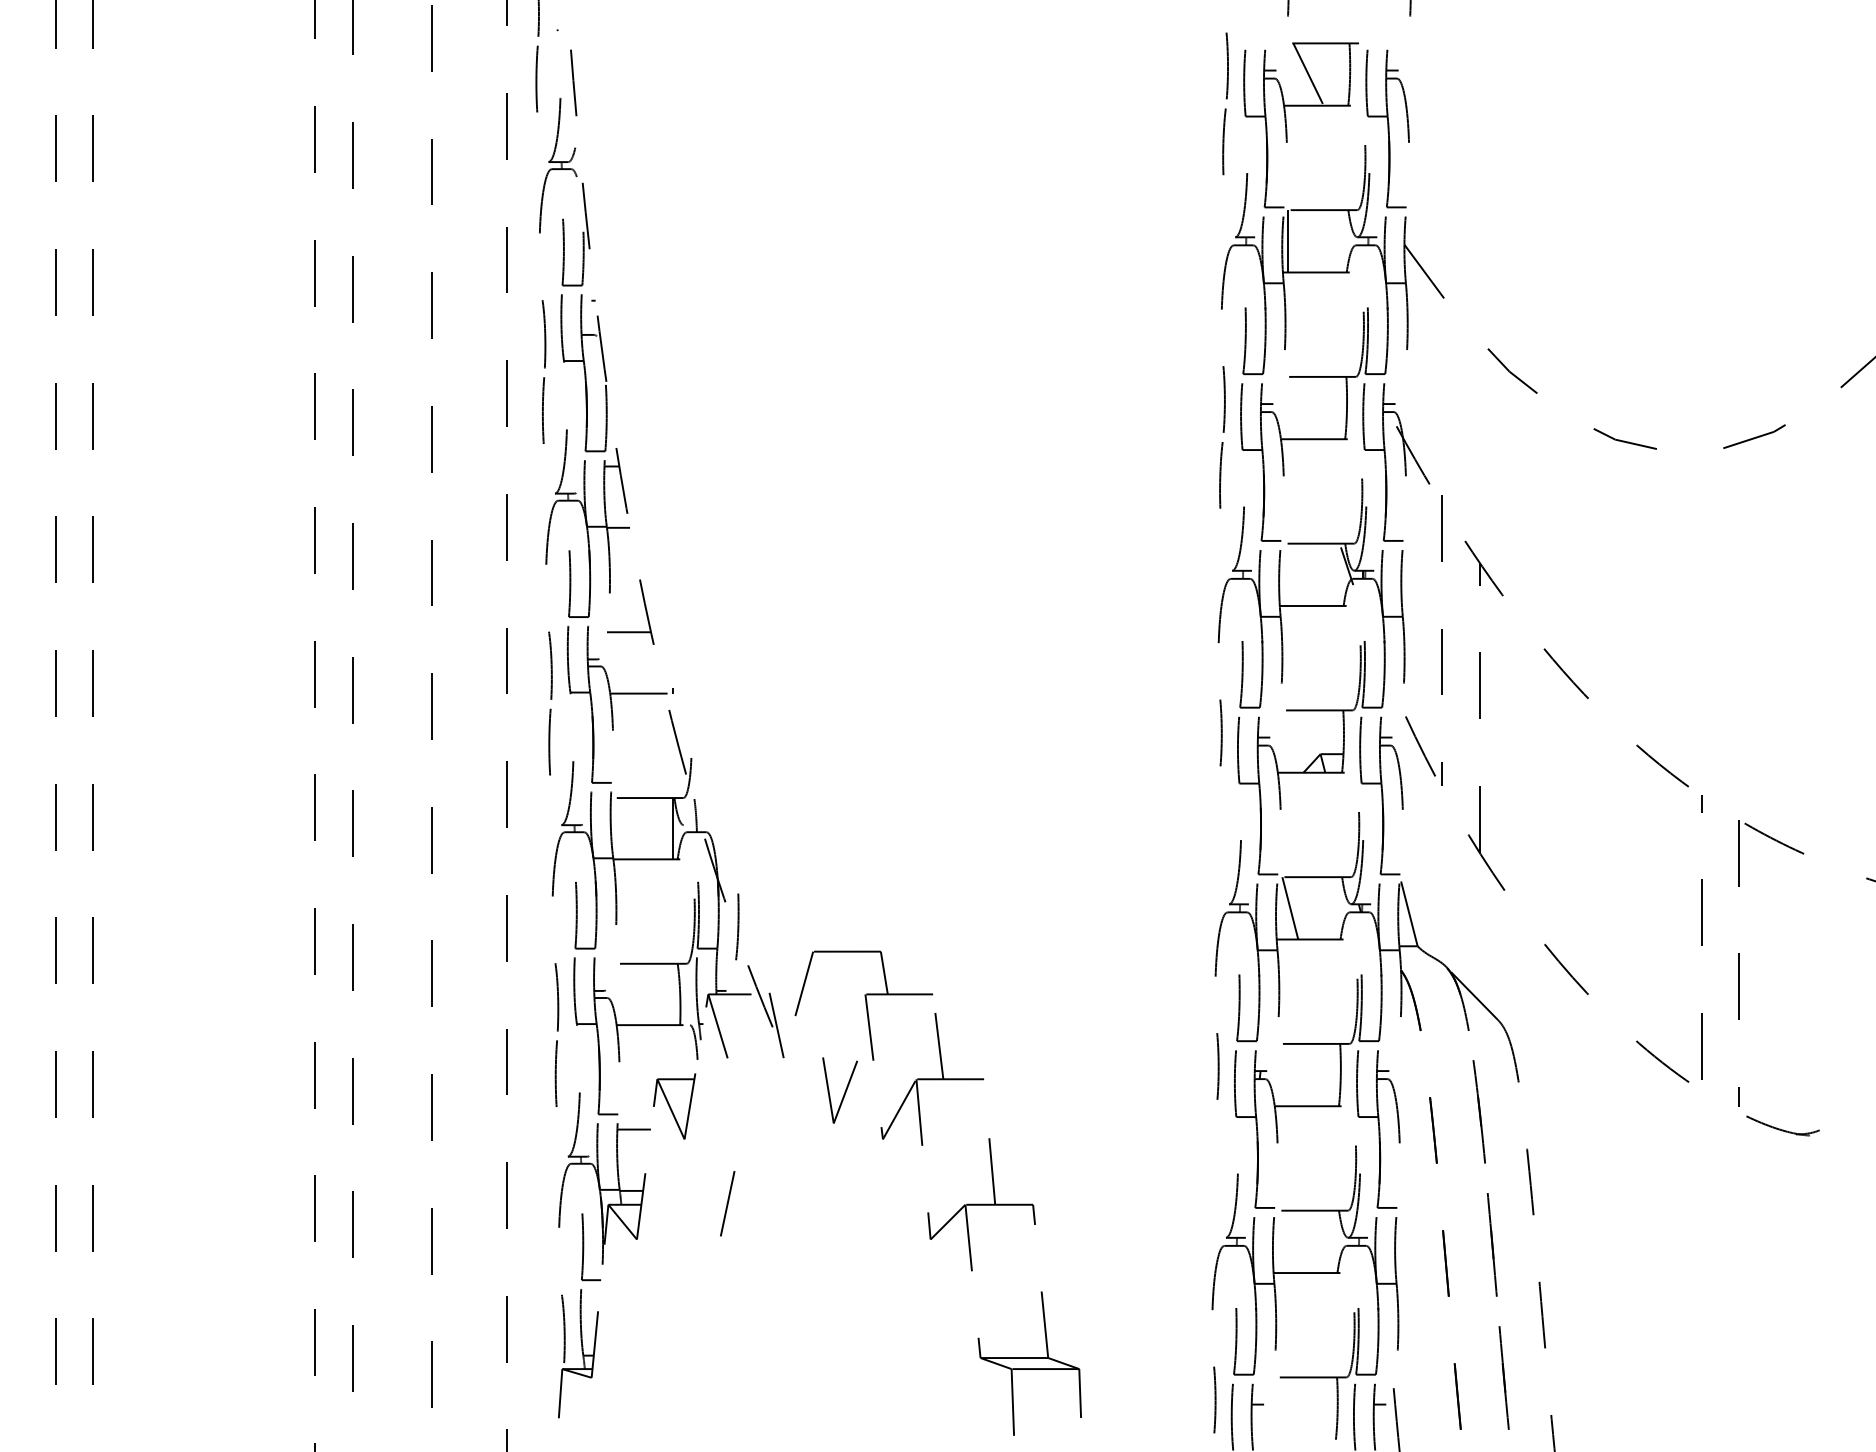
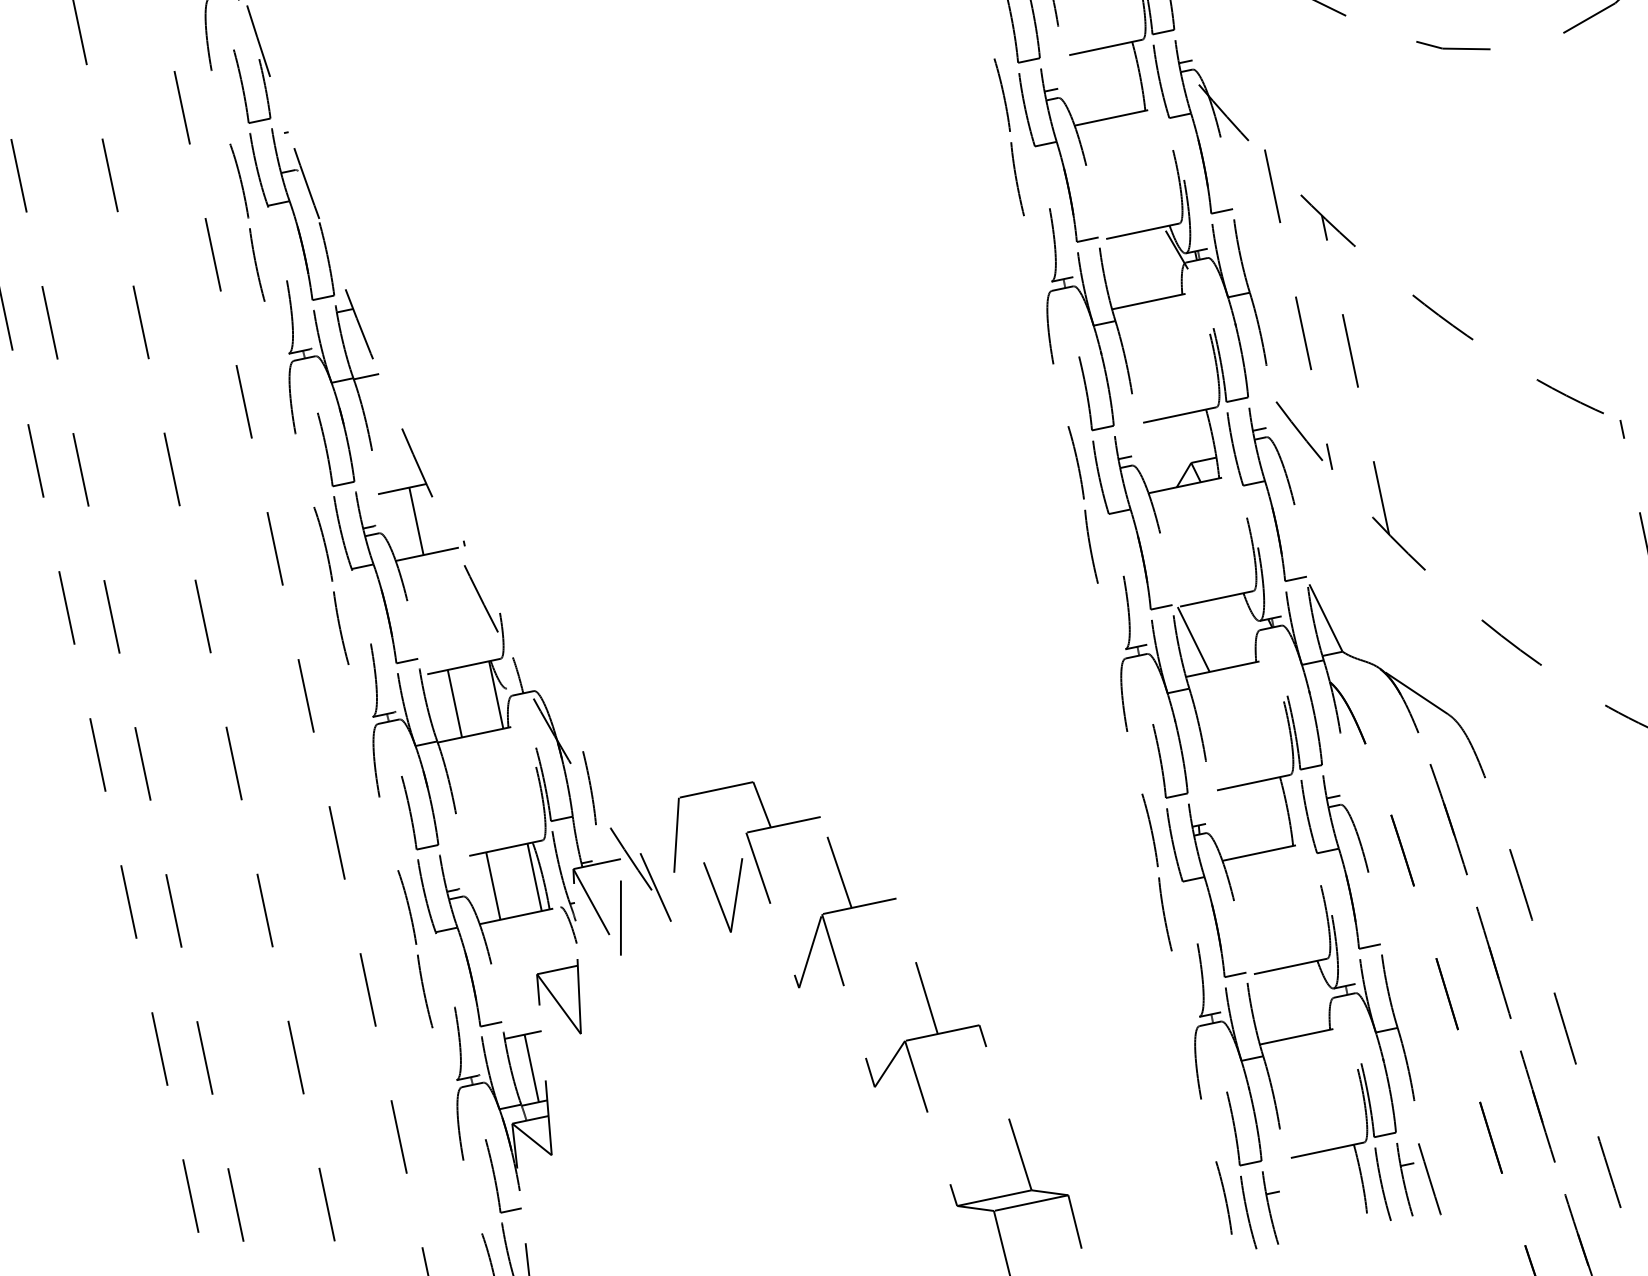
line: (635, 662) -> (416, 520), added
curve: (1218, 808) -> (1091, 546), added
line: (635, 828) -> (454, 703), added
line: (635, 994) -> (493, 886), added
line: (673, 994) -> (535, 877), added
part: (839, 1090) -> (729, 894), moved
curve: (1214, 1142) -> (1164, 914), added
line: (635, 1159) -> (531, 1067), added
line: (727, 1203) -> (620, 917), moved

